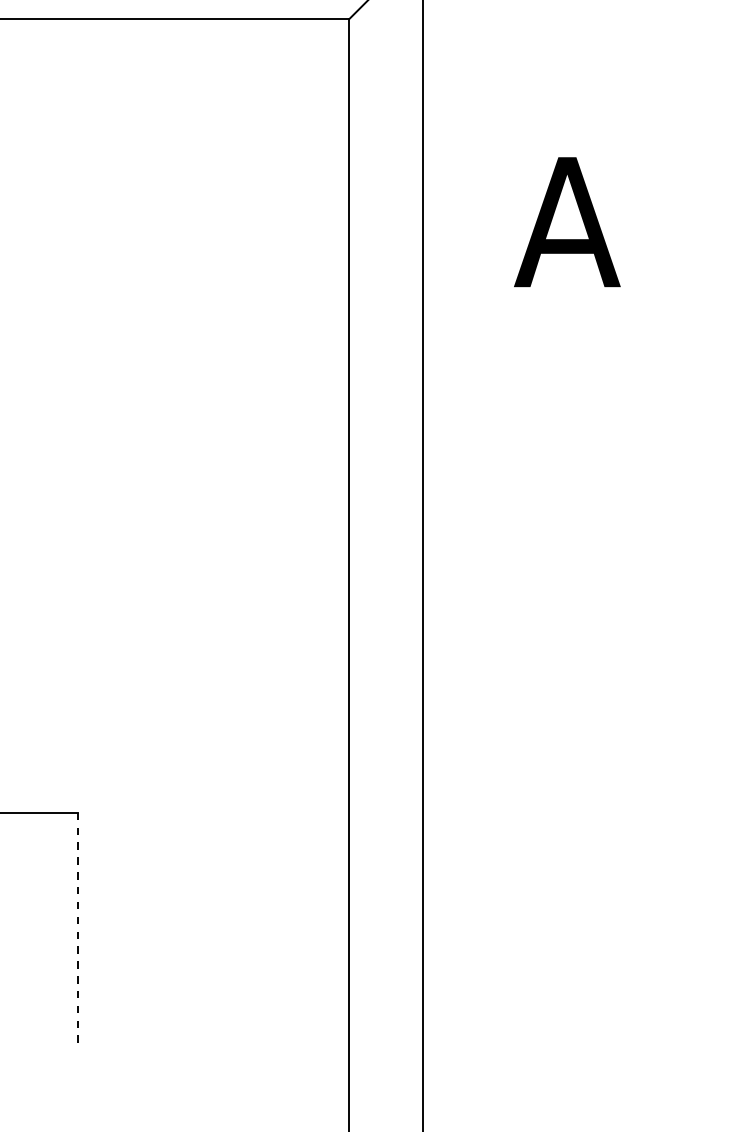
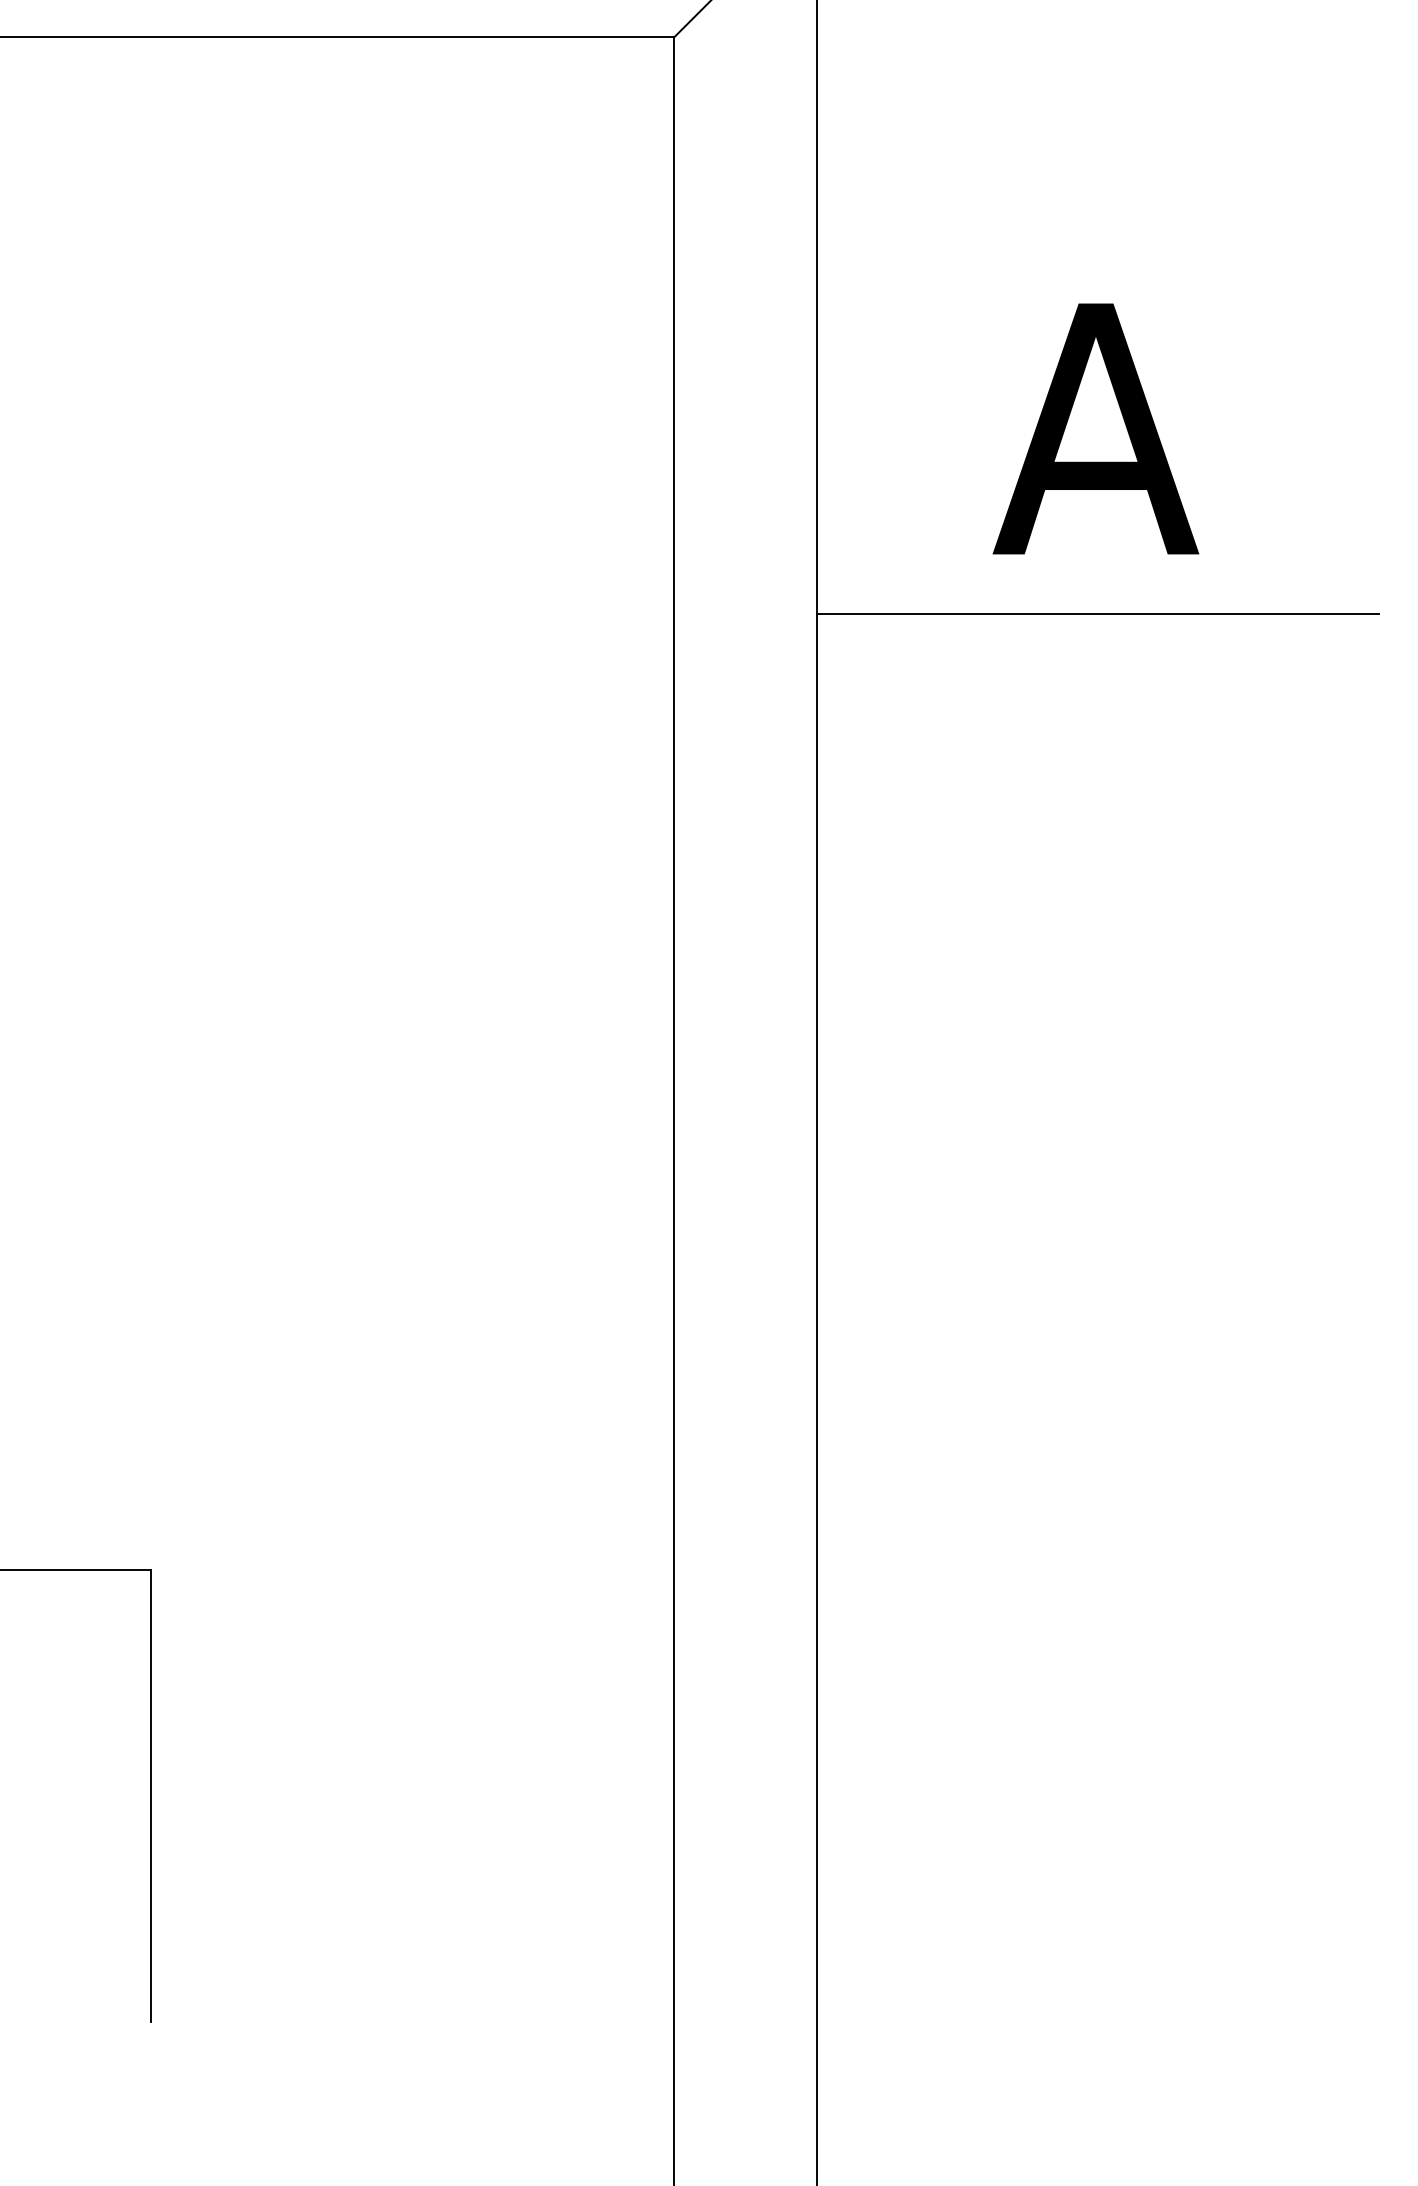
line: (568, 318) -> (1098, 614), added
line: (77, 930) -> (149, 1796), dashed -> solid

